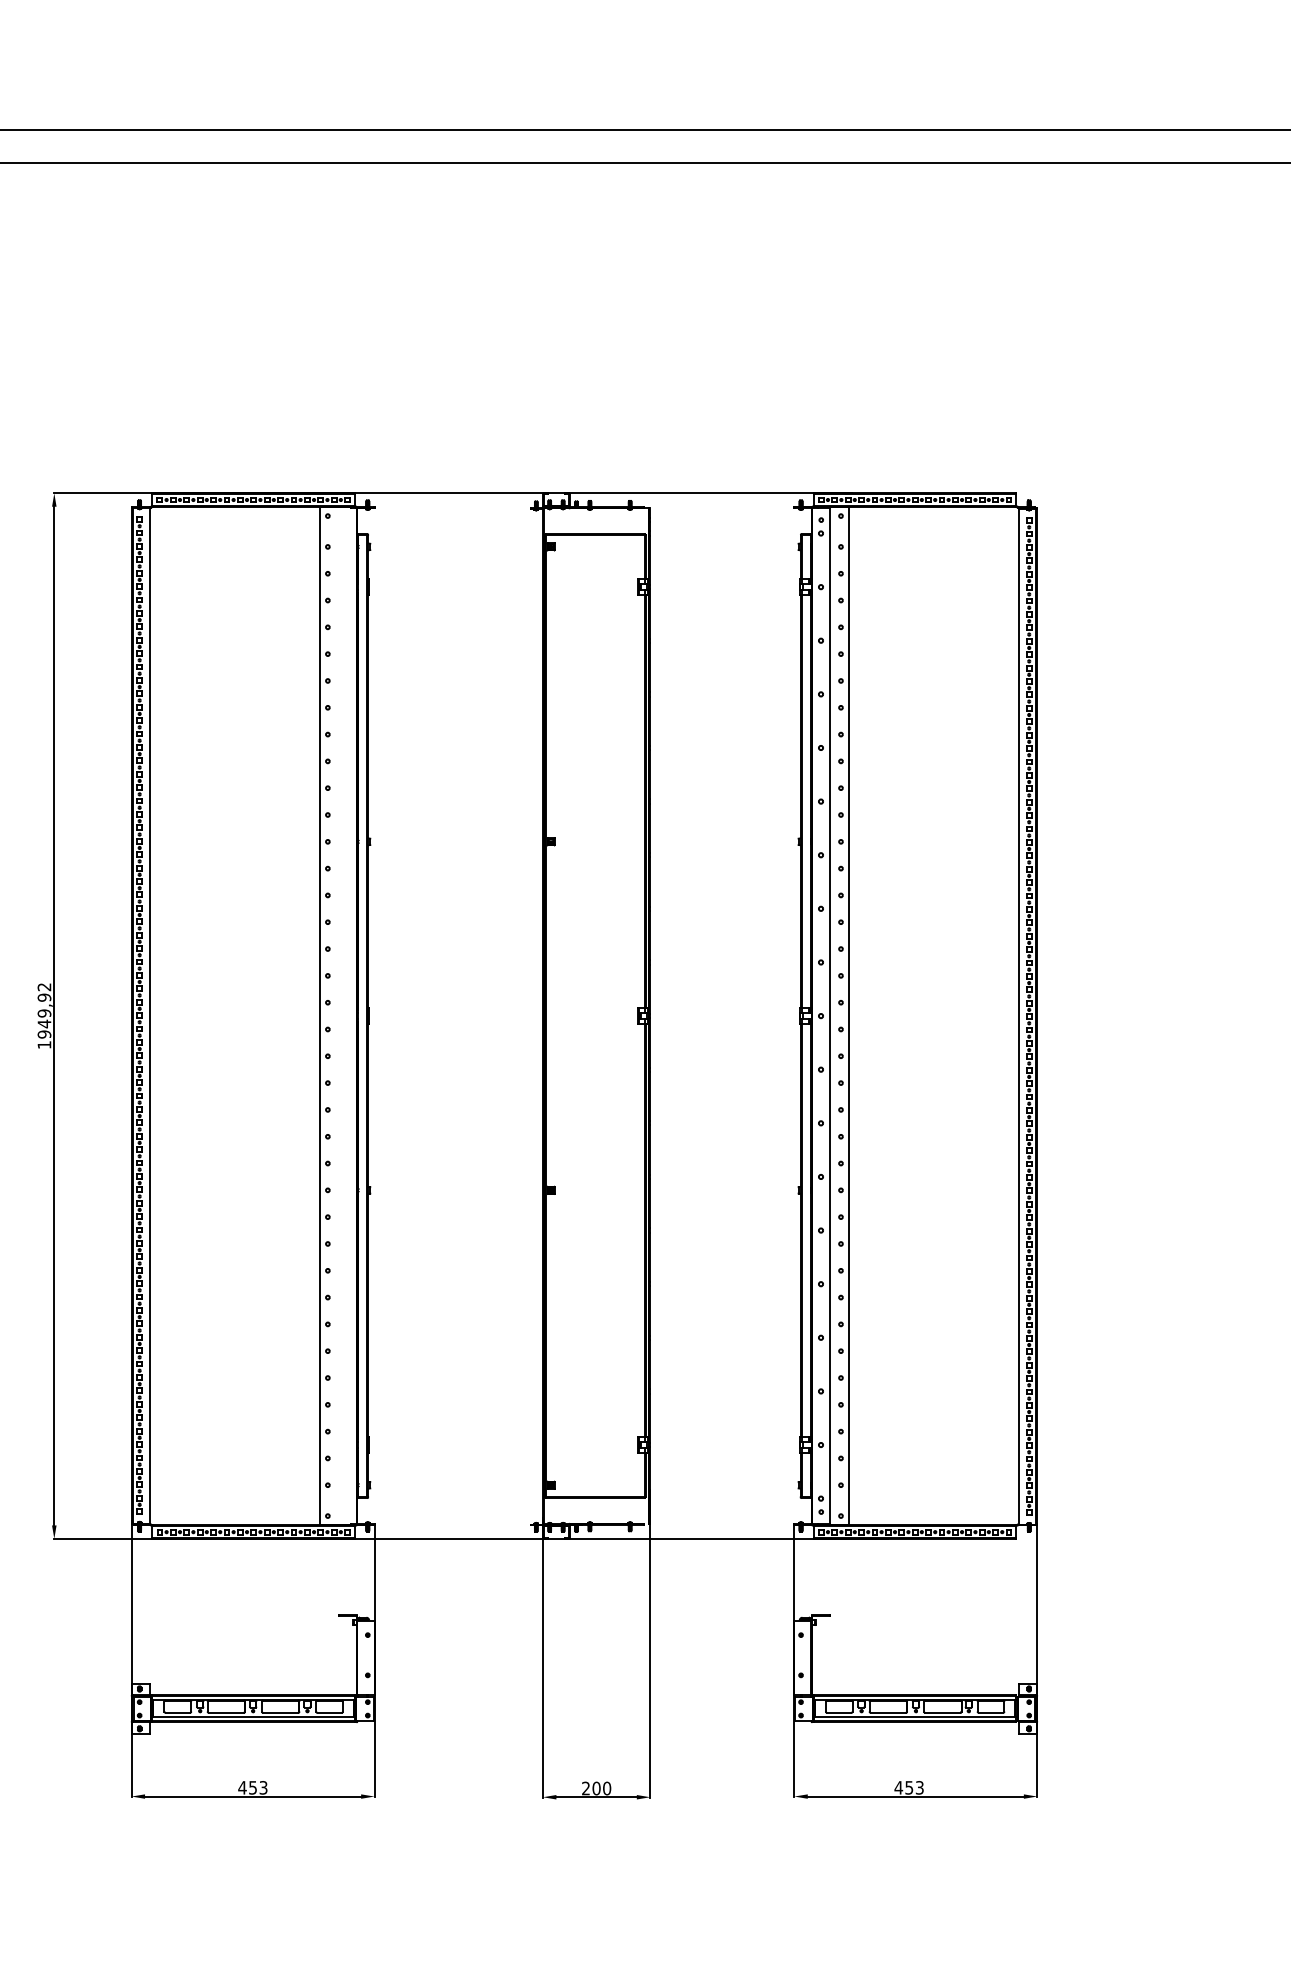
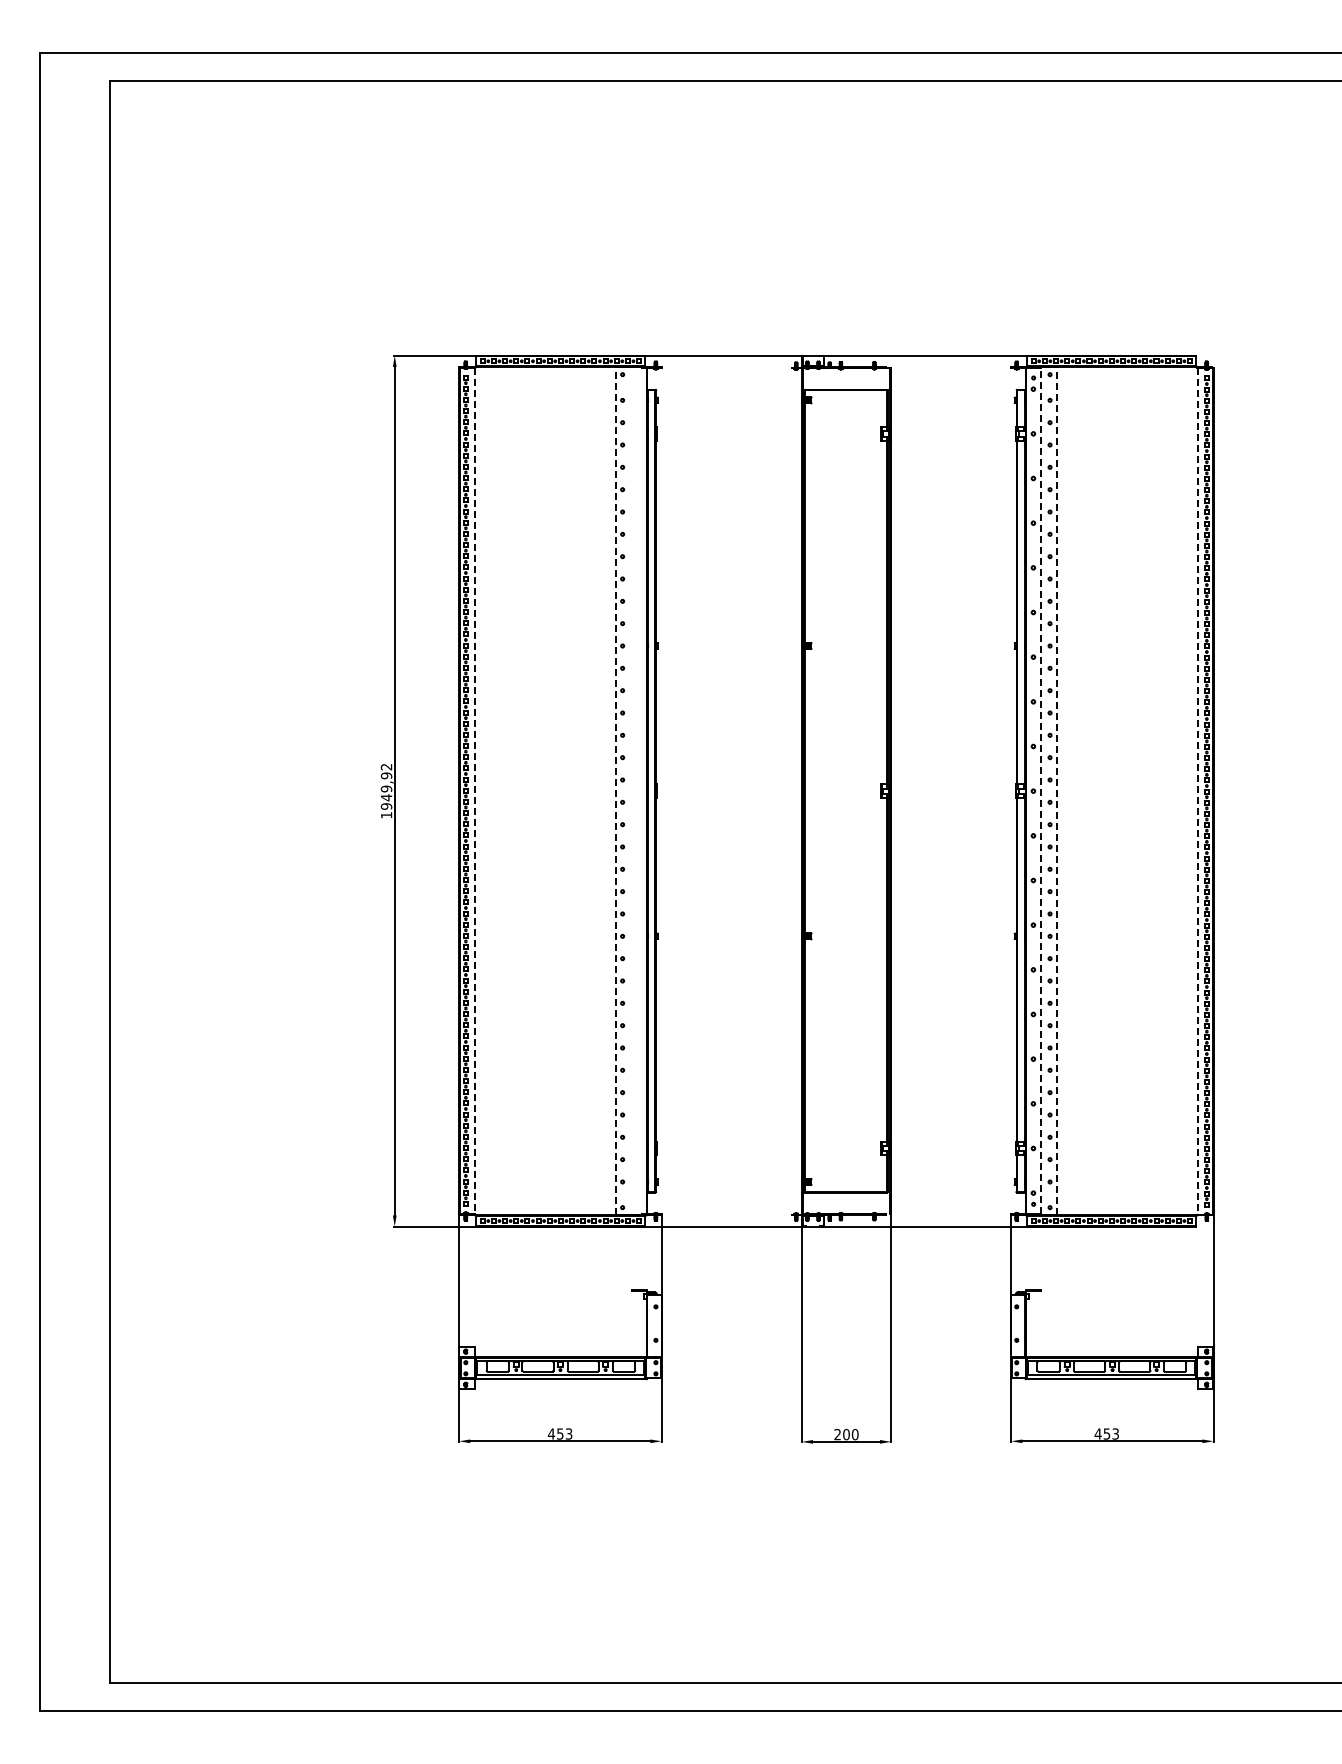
line: (830, 1015) -> (1041, 790), solid -> dashed
line: (150, 1016) -> (474, 791), solid -> dashed
line: (319, 1016) -> (615, 791), solid -> dashed
line: (848, 1016) -> (1056, 791), solid -> dashed
line: (1019, 1017) -> (1198, 792), solid -> dashed

